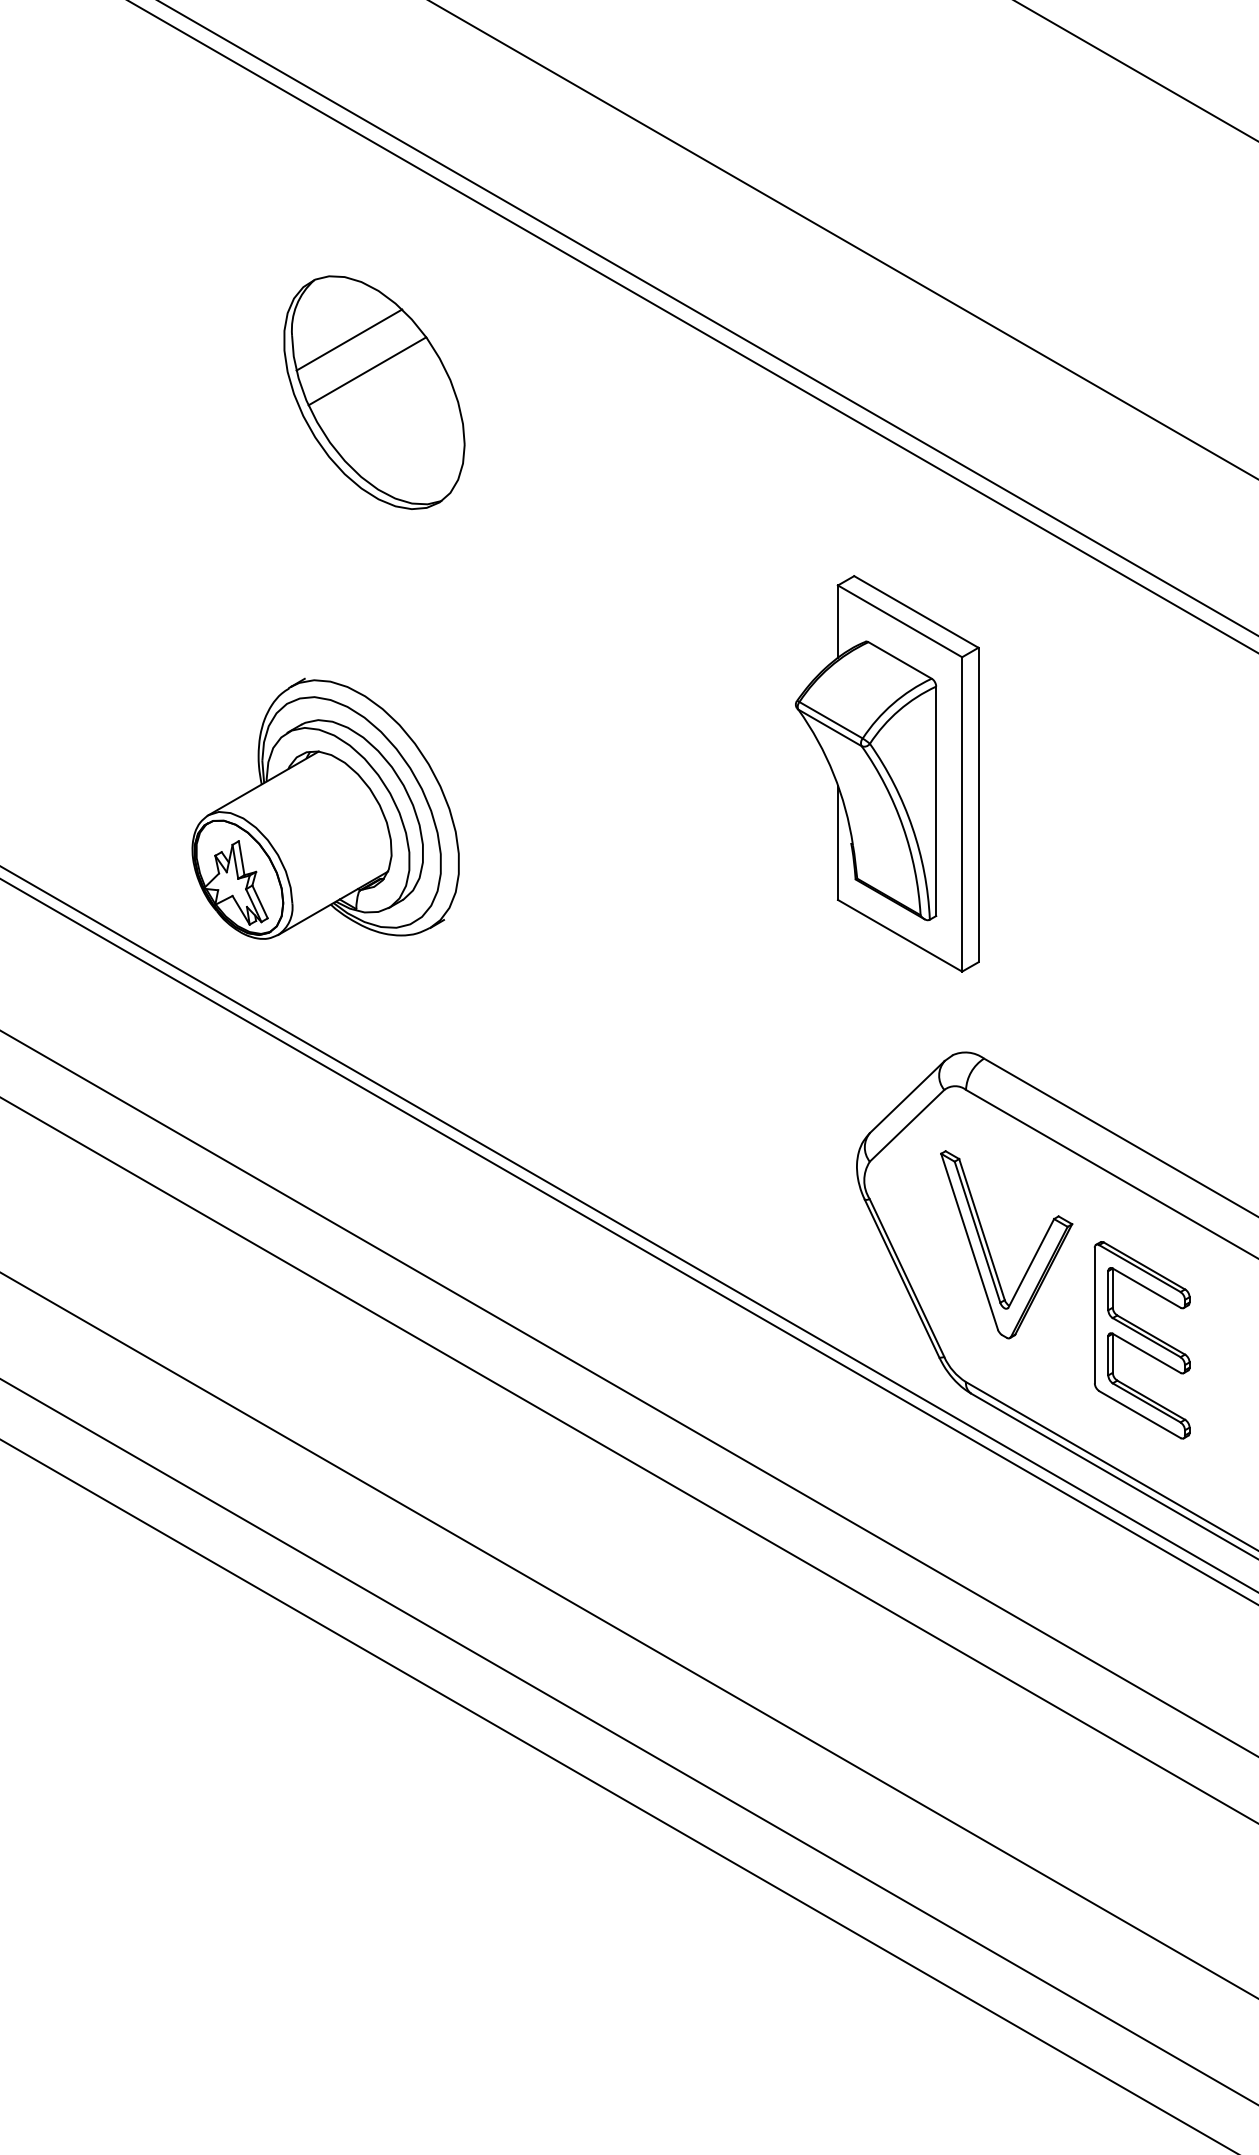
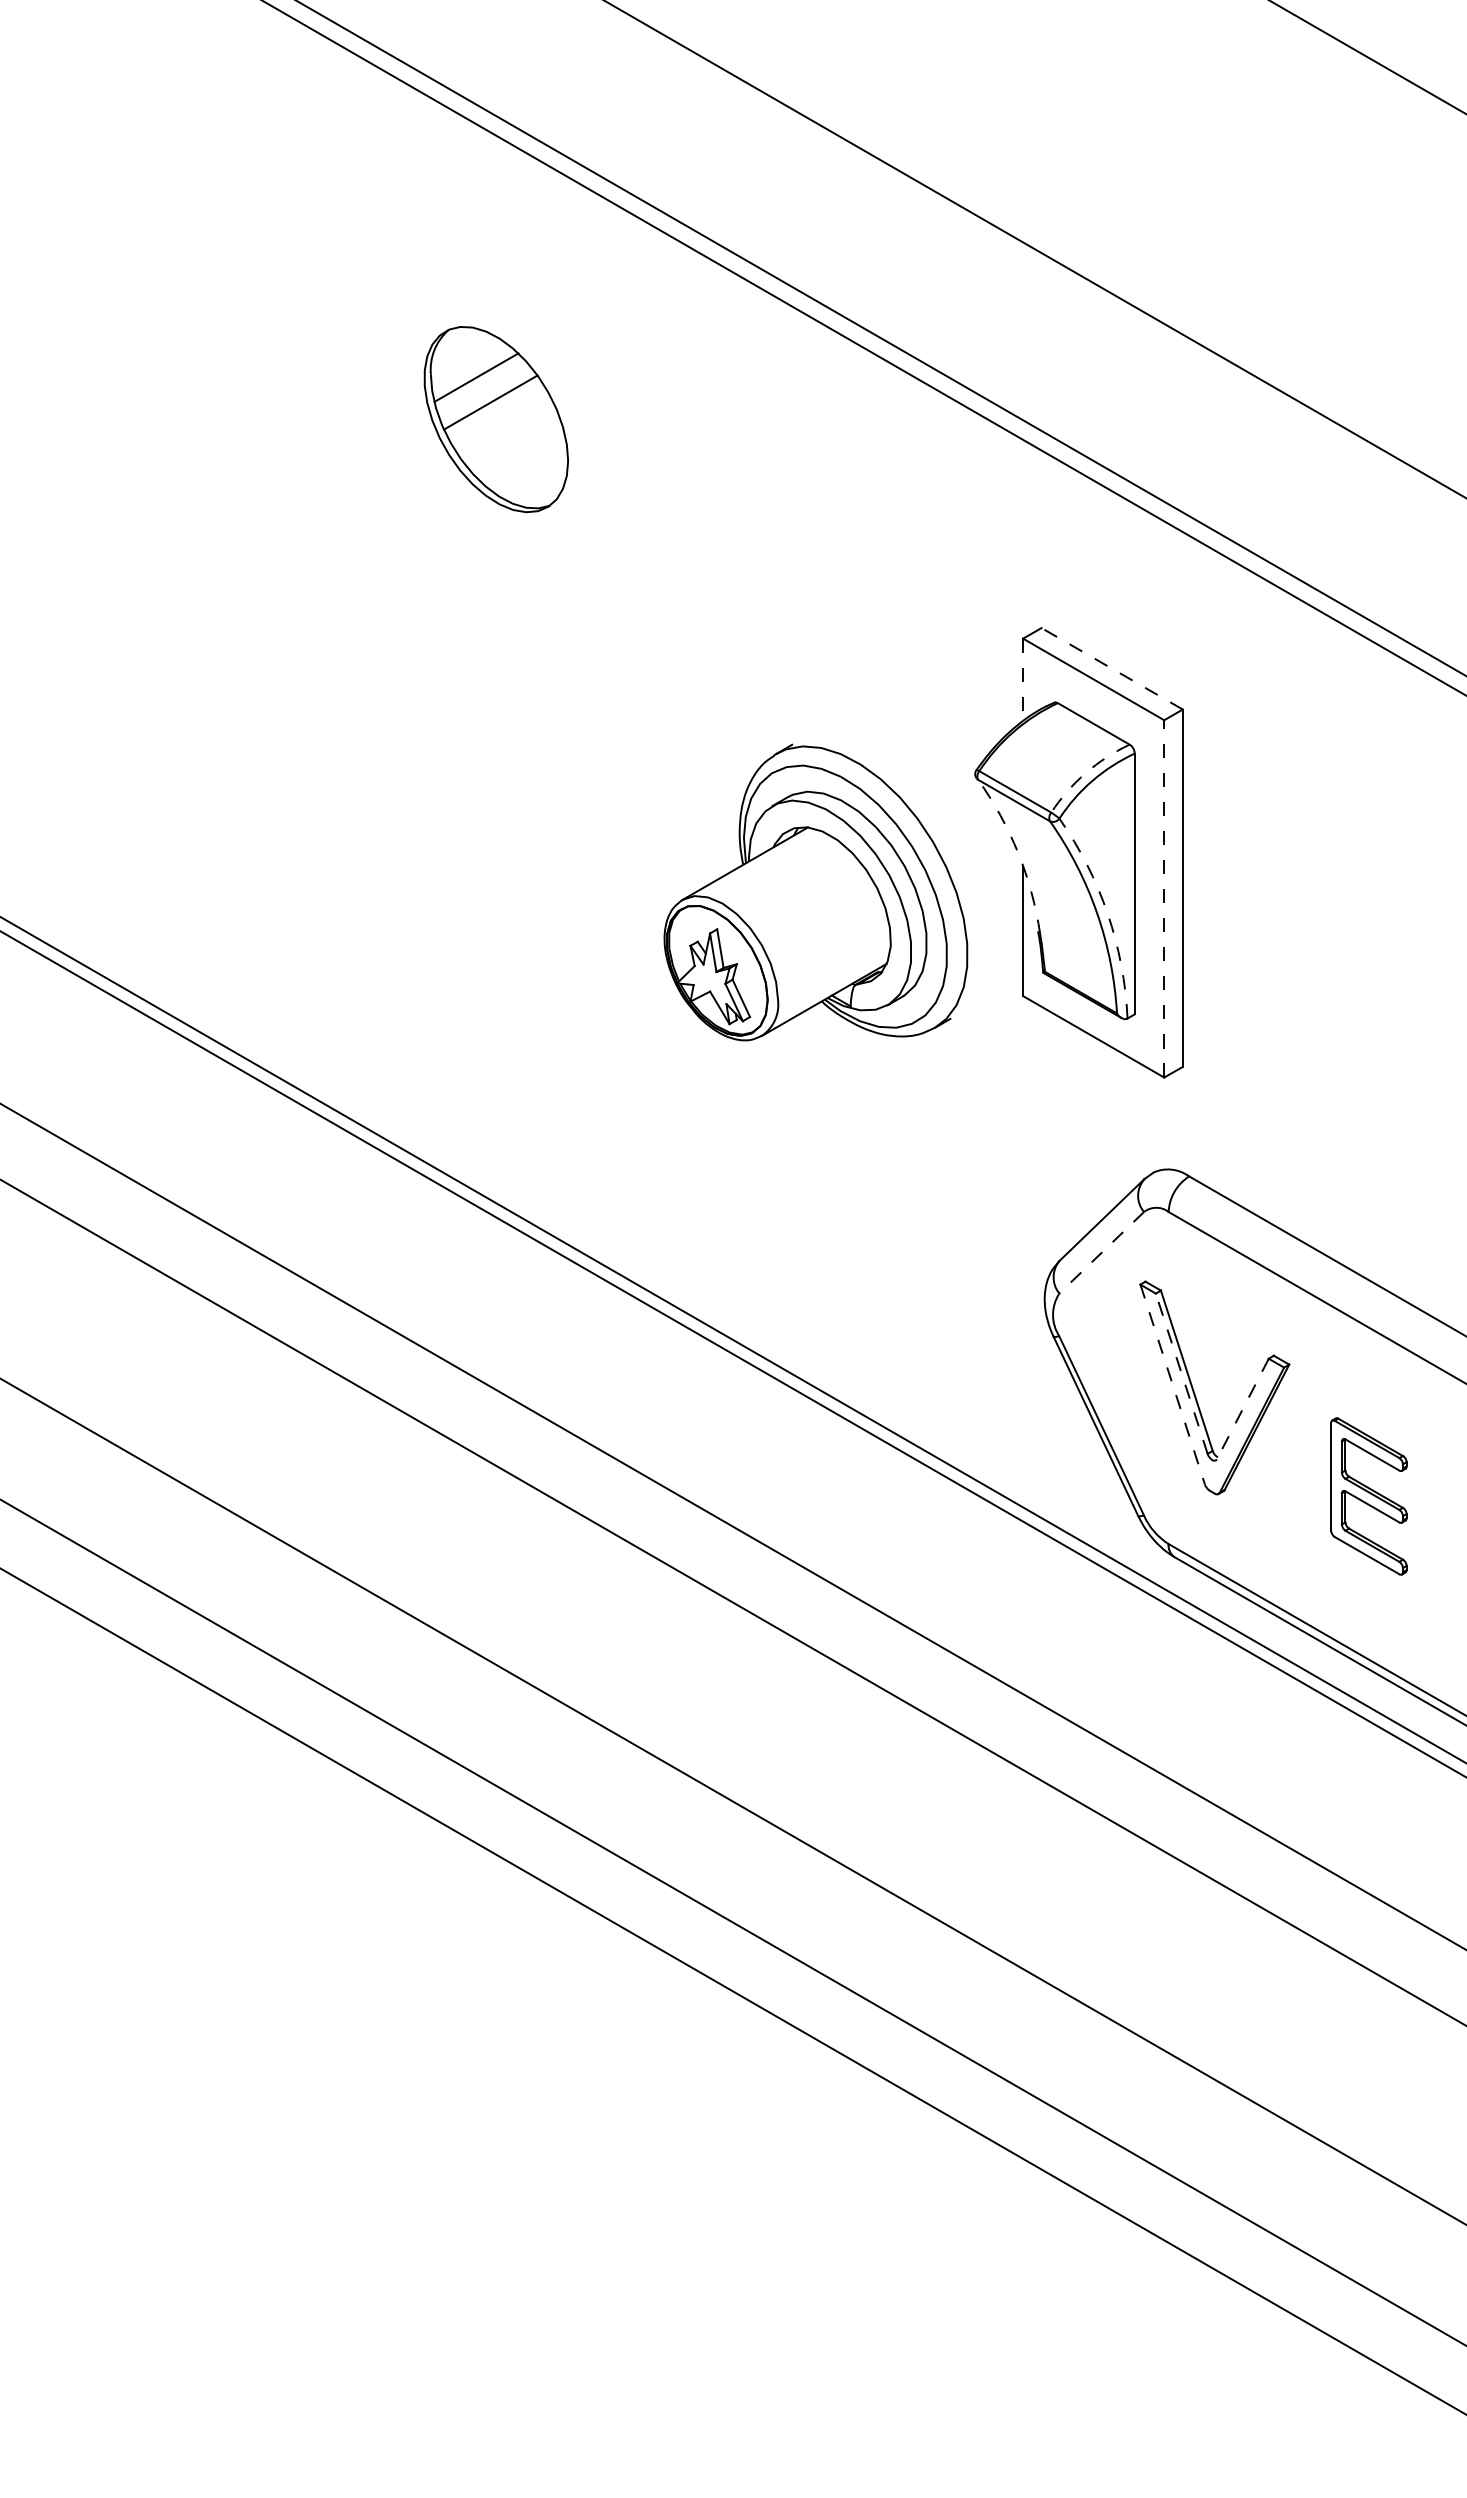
part: (374, 392) -> (496, 419), size x0.7
line: (916, 611) -> (1112, 668), solid -> dashed
line: (838, 622) -> (1023, 680), solid -> dashed
arc: (892, 704) -> (1085, 773), solid -> dashed
arc: (833, 774) -> (1018, 853), solid -> dashed
part: (325, 808) -> (815, 892), moved
line: (962, 814) -> (1164, 898), solid -> dashed
arc: (912, 827) -> (1107, 913), solid -> dashed
line: (906, 1125) -> (1101, 1252), solid -> dashed
line: (977, 1232) -> (1181, 1373), solid -> dashed
line: (969, 1241) -> (1172, 1384), solid -> dashed
line: (1031, 1263) -> (1242, 1409), solid -> dashed
part: (1141, 1340) -> (1368, 1496), size x0.7

